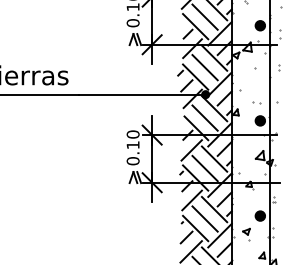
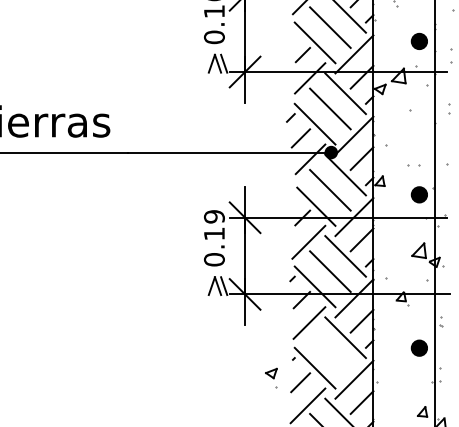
text: (133, 134) -> (214, 216), 0.10 -> 0.19
line: (204, 218) -> (329, 352), removed
part: (246, 234) -> (271, 377), moved

